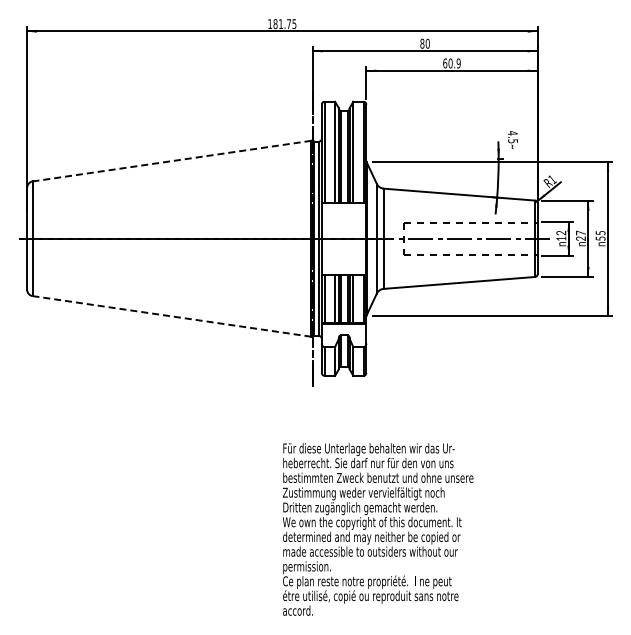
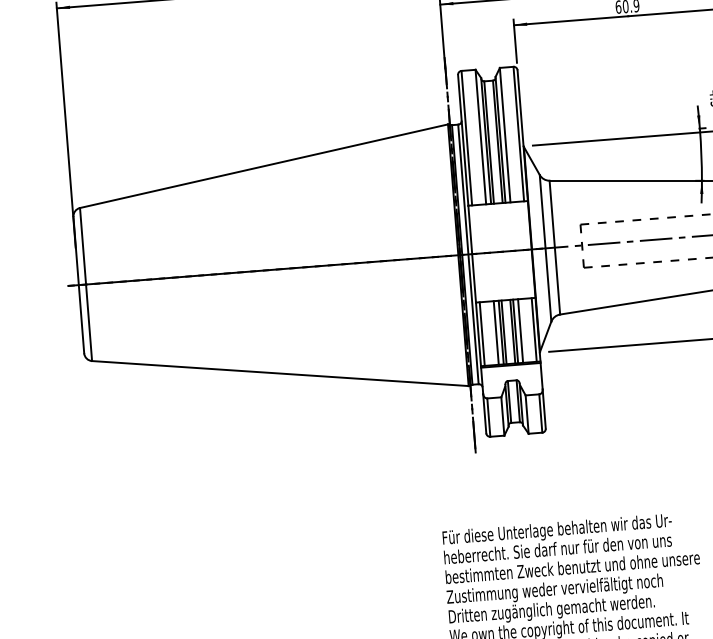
line: (172, 161) -> (264, 166), dashed -> solid
line: (172, 316) -> (280, 373), dashed -> solid

